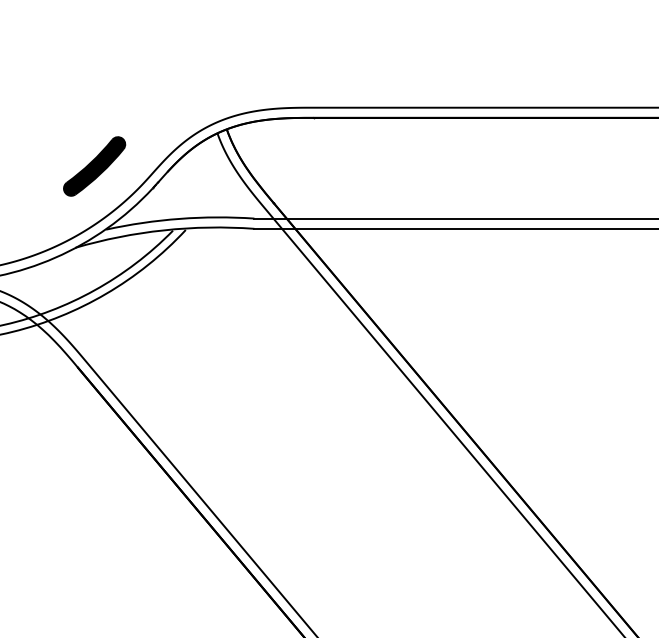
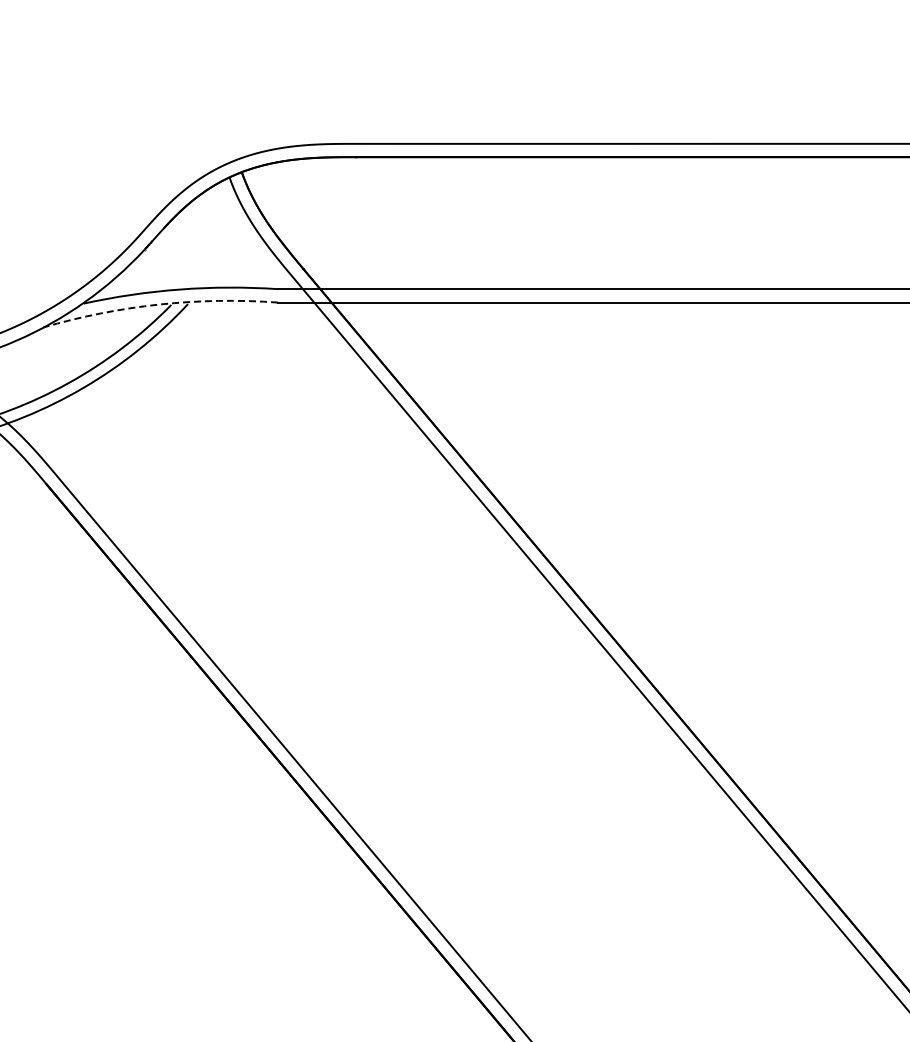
part: (94, 166) -> (68, 220), removed
arc: (164, 230) -> (159, 304), solid -> dashed

